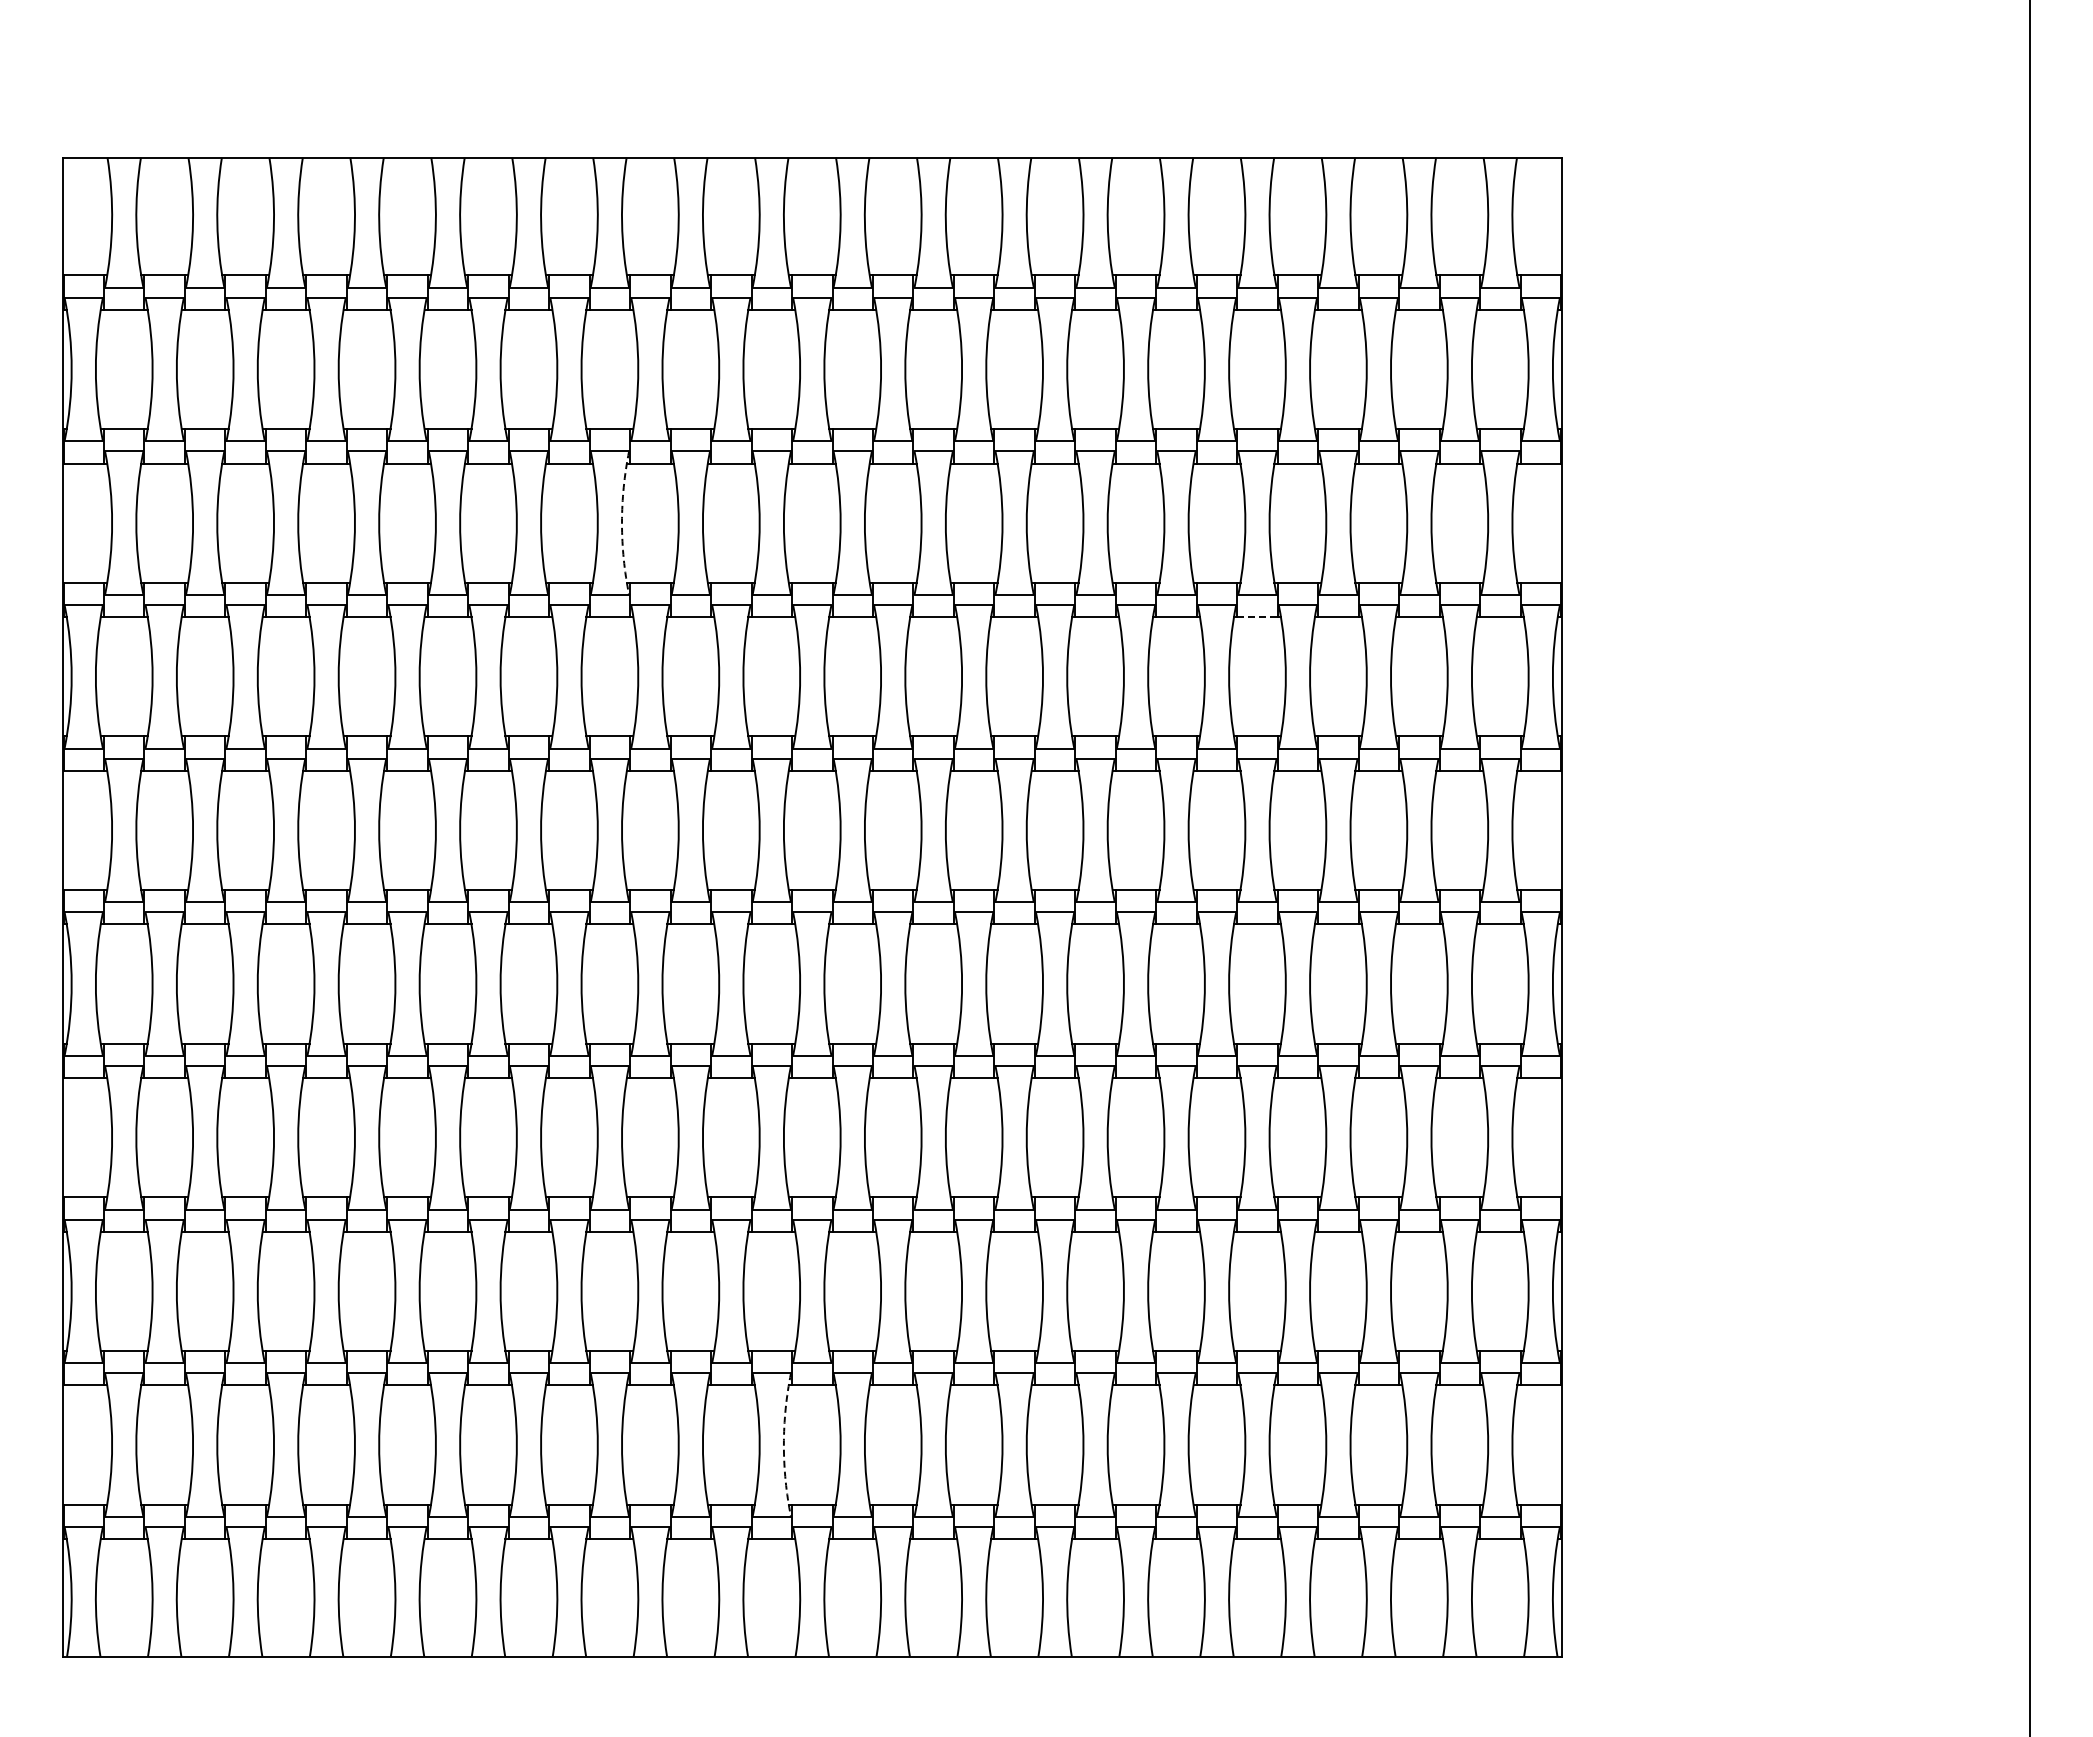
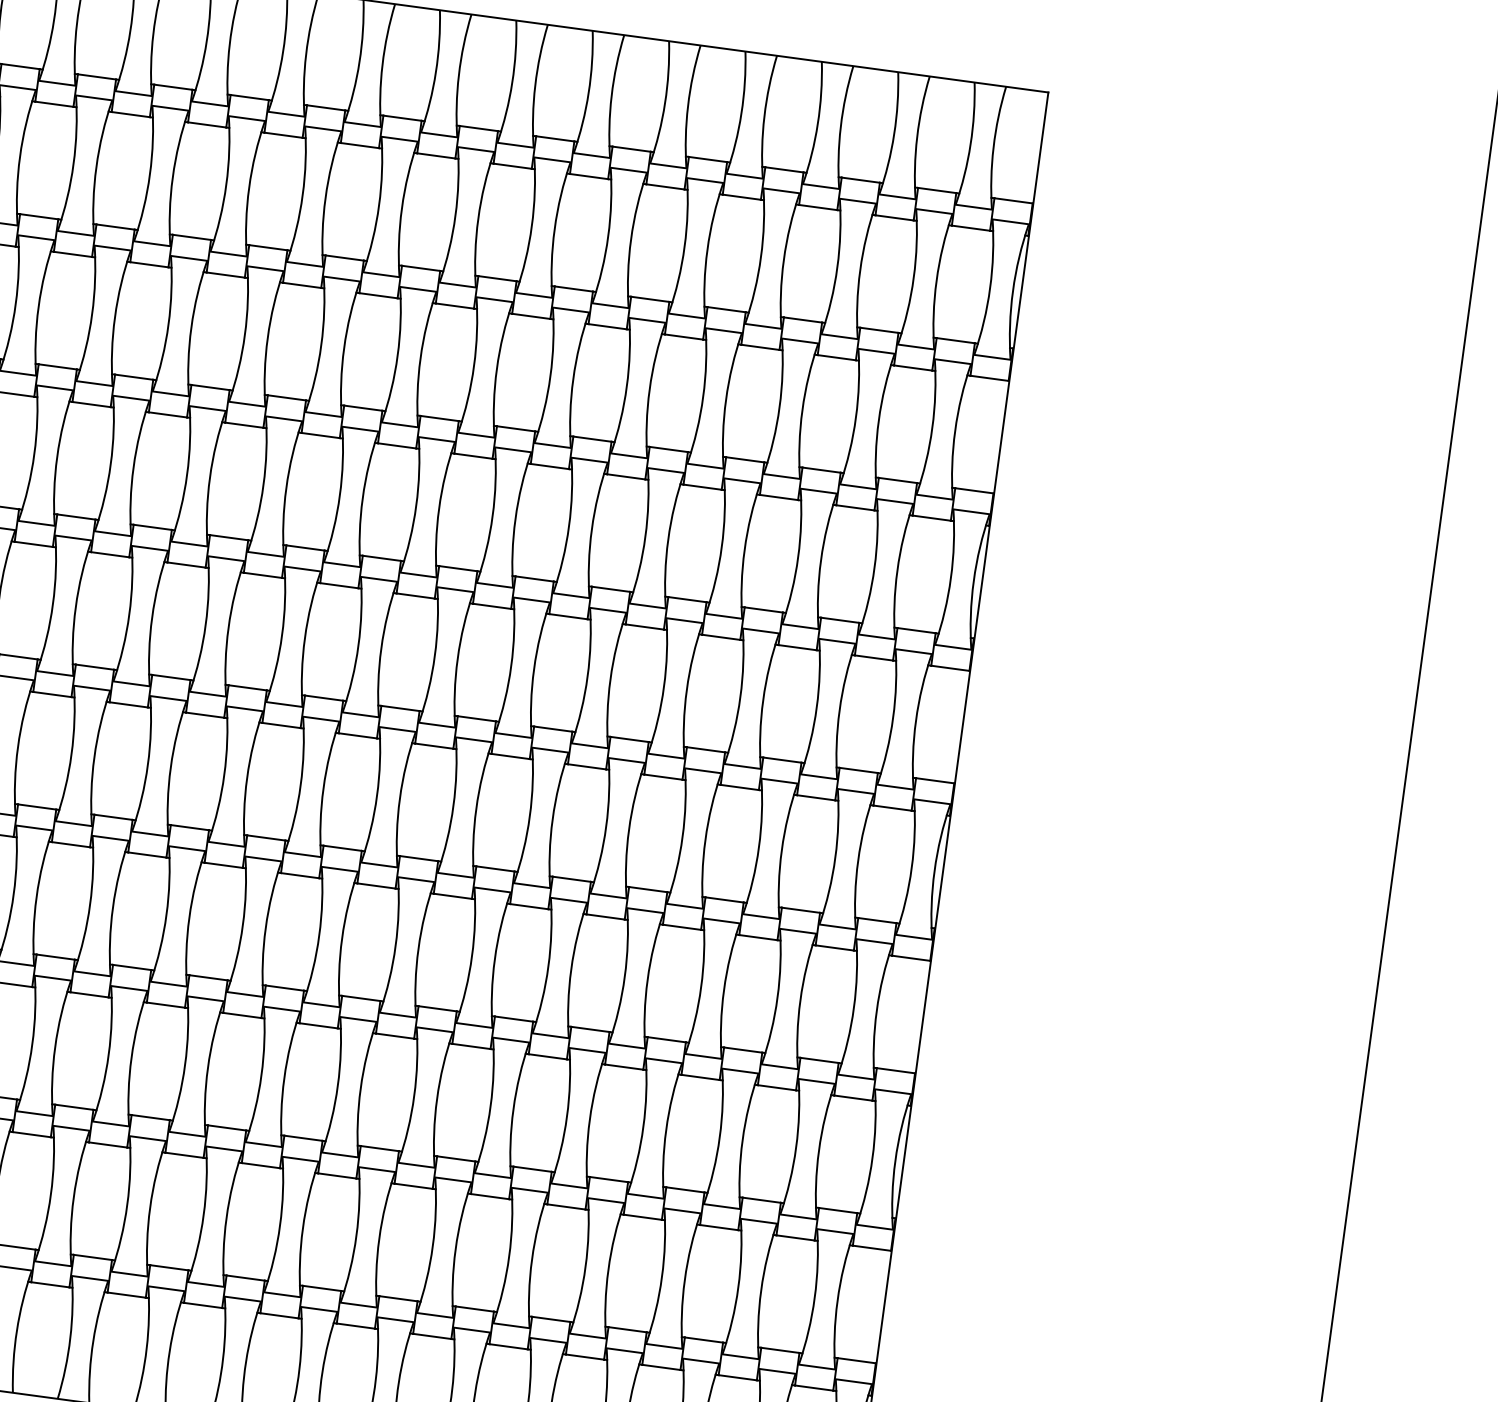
arc: (622, 523) -> (115, 317), dashed -> solid
line: (1257, 617) -> (702, 487), dashed -> solid
arc: (783, 1445) -> (149, 1208), dashed -> solid

